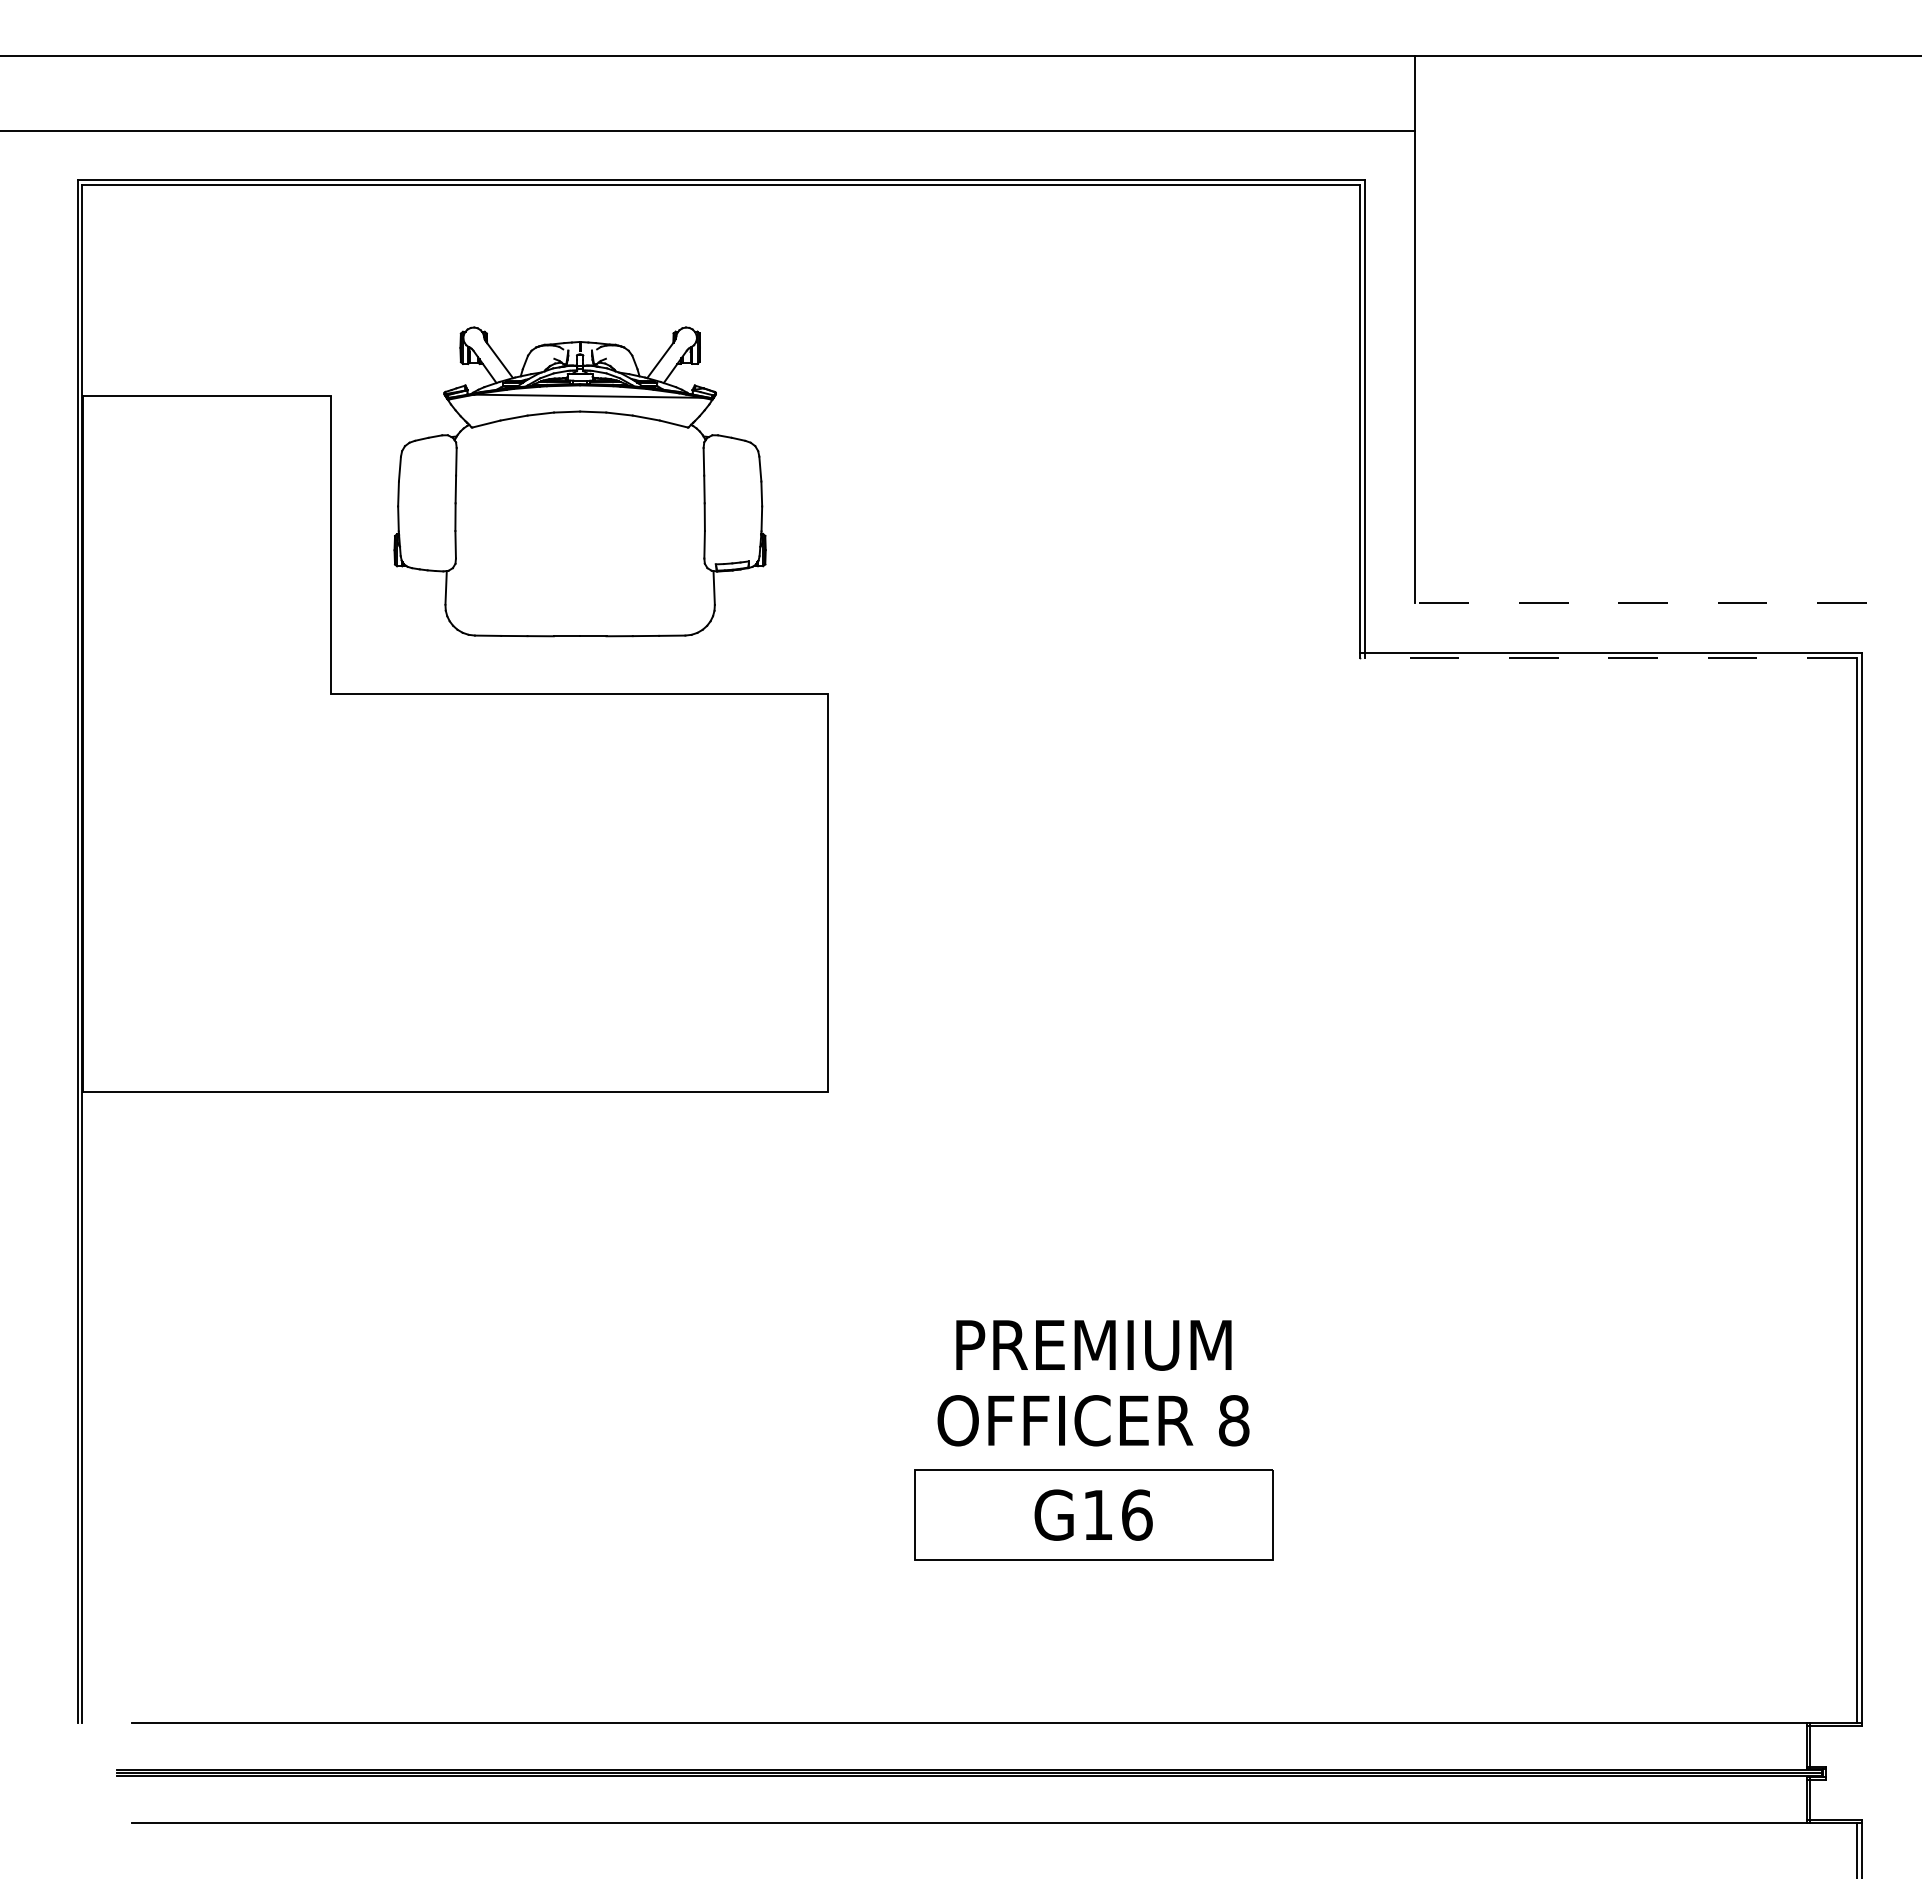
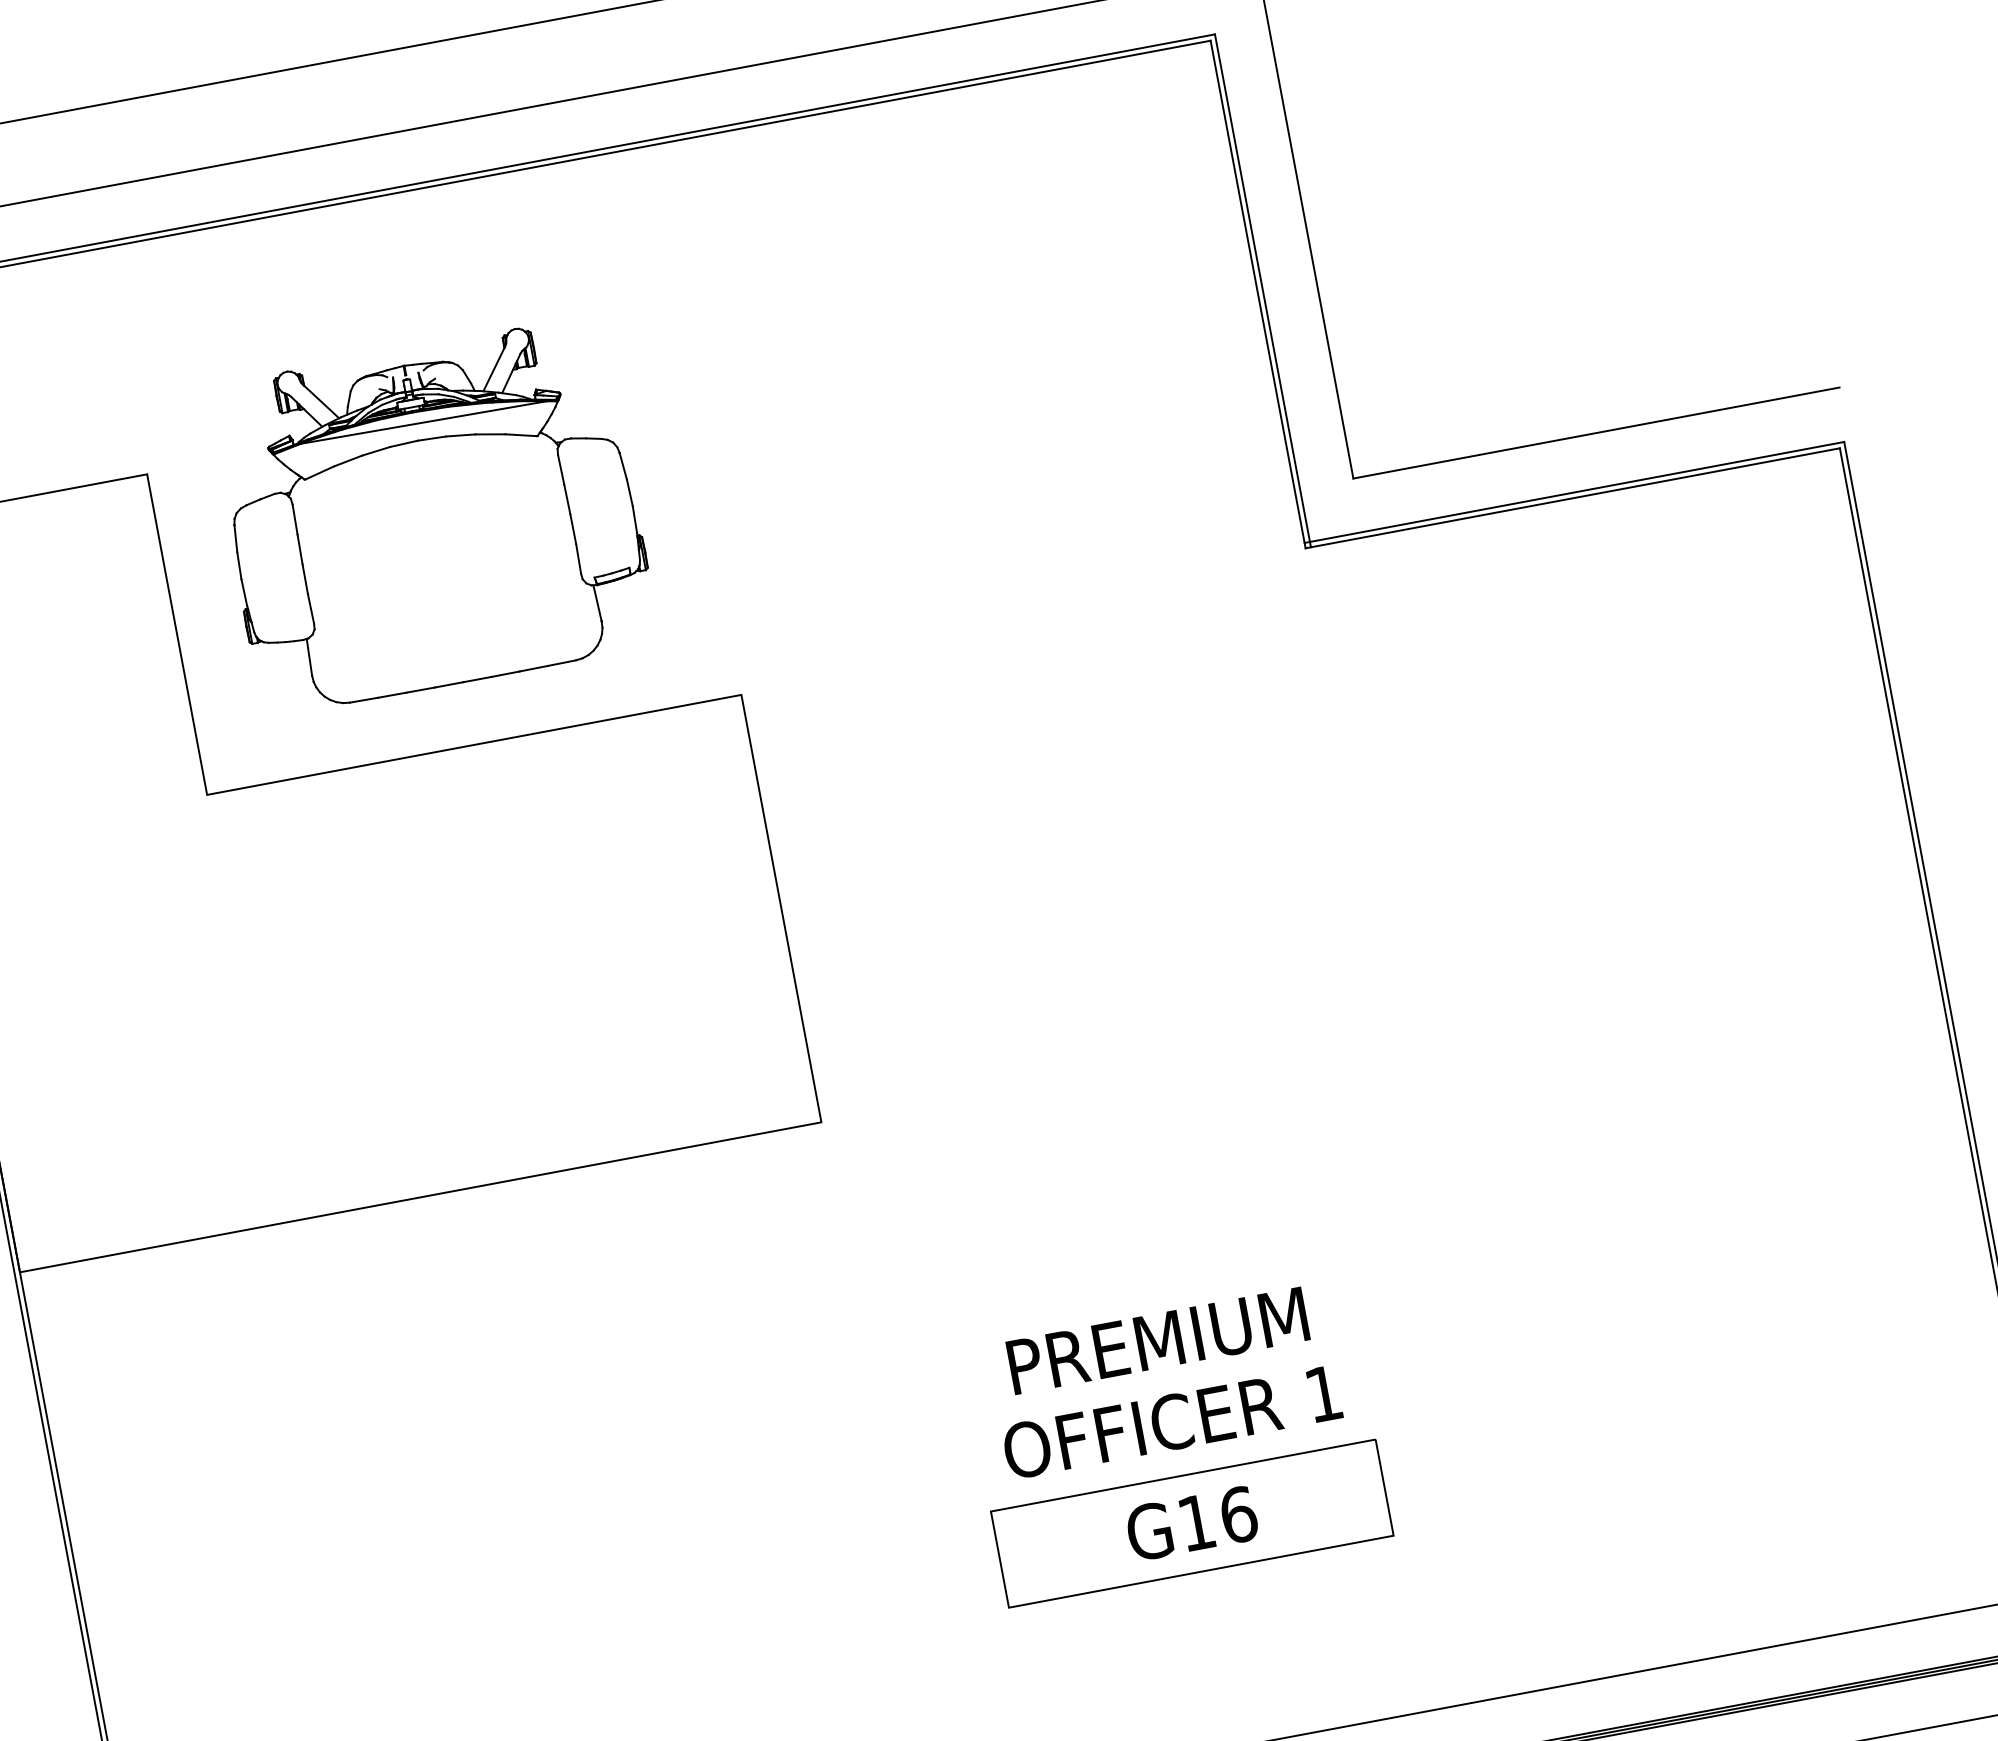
line: (1640, 602) -> (1596, 432), dashed -> solid
line: (1608, 657) -> (1572, 498), dashed -> solid
text: (1234, 1420) -> (1324, 1393), 8 -> 1

